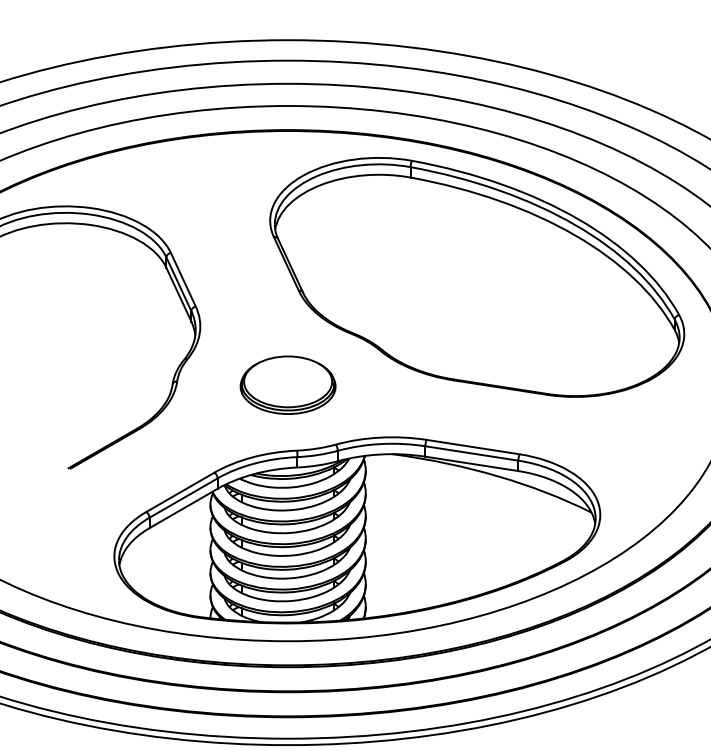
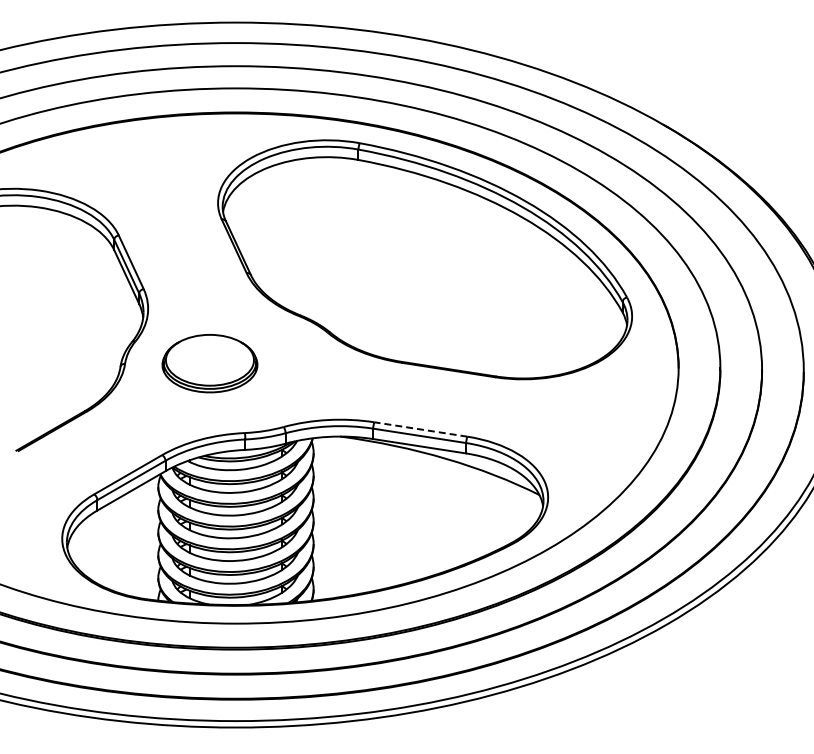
part: (287, 385) -> (209, 363), moved
line: (472, 447) -> (420, 429), solid -> dashed

